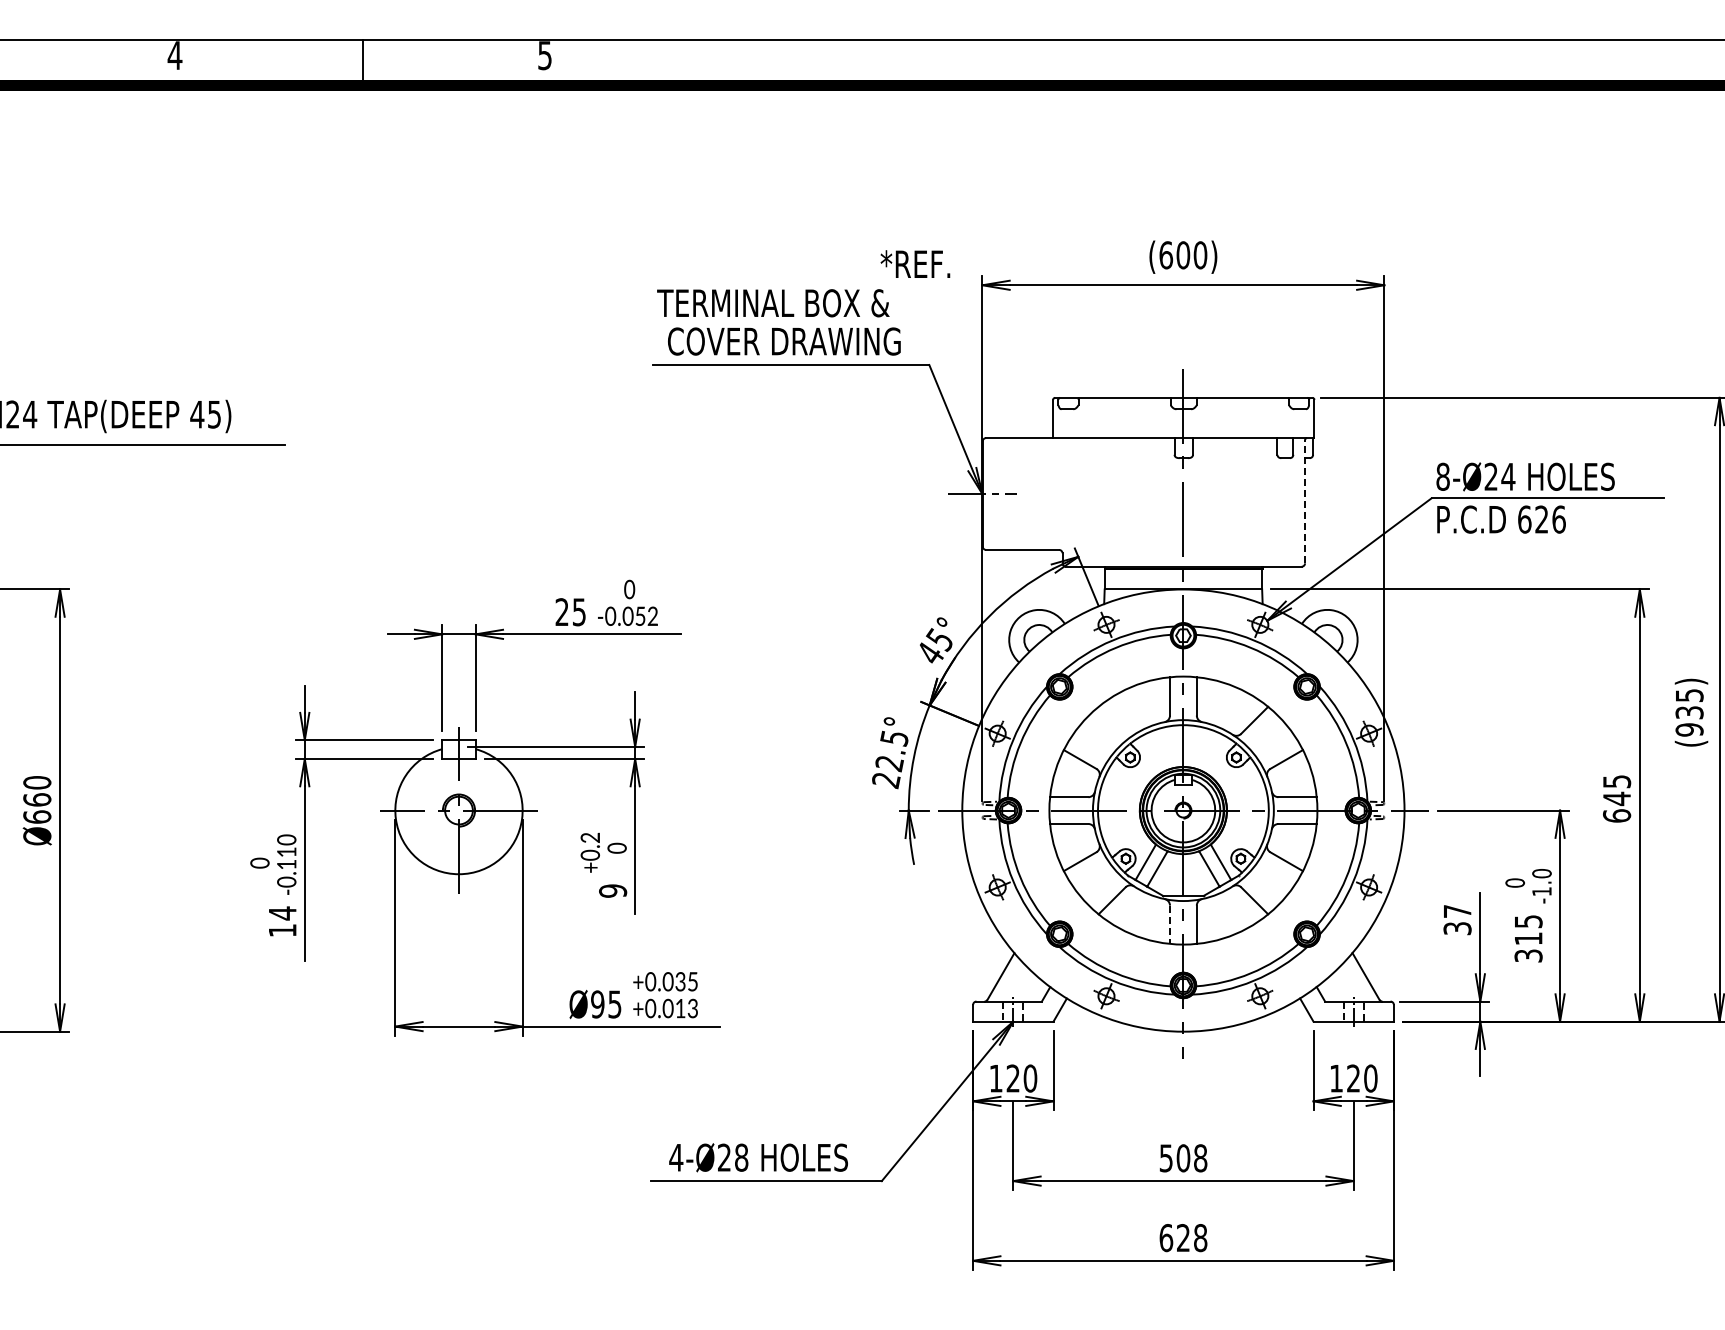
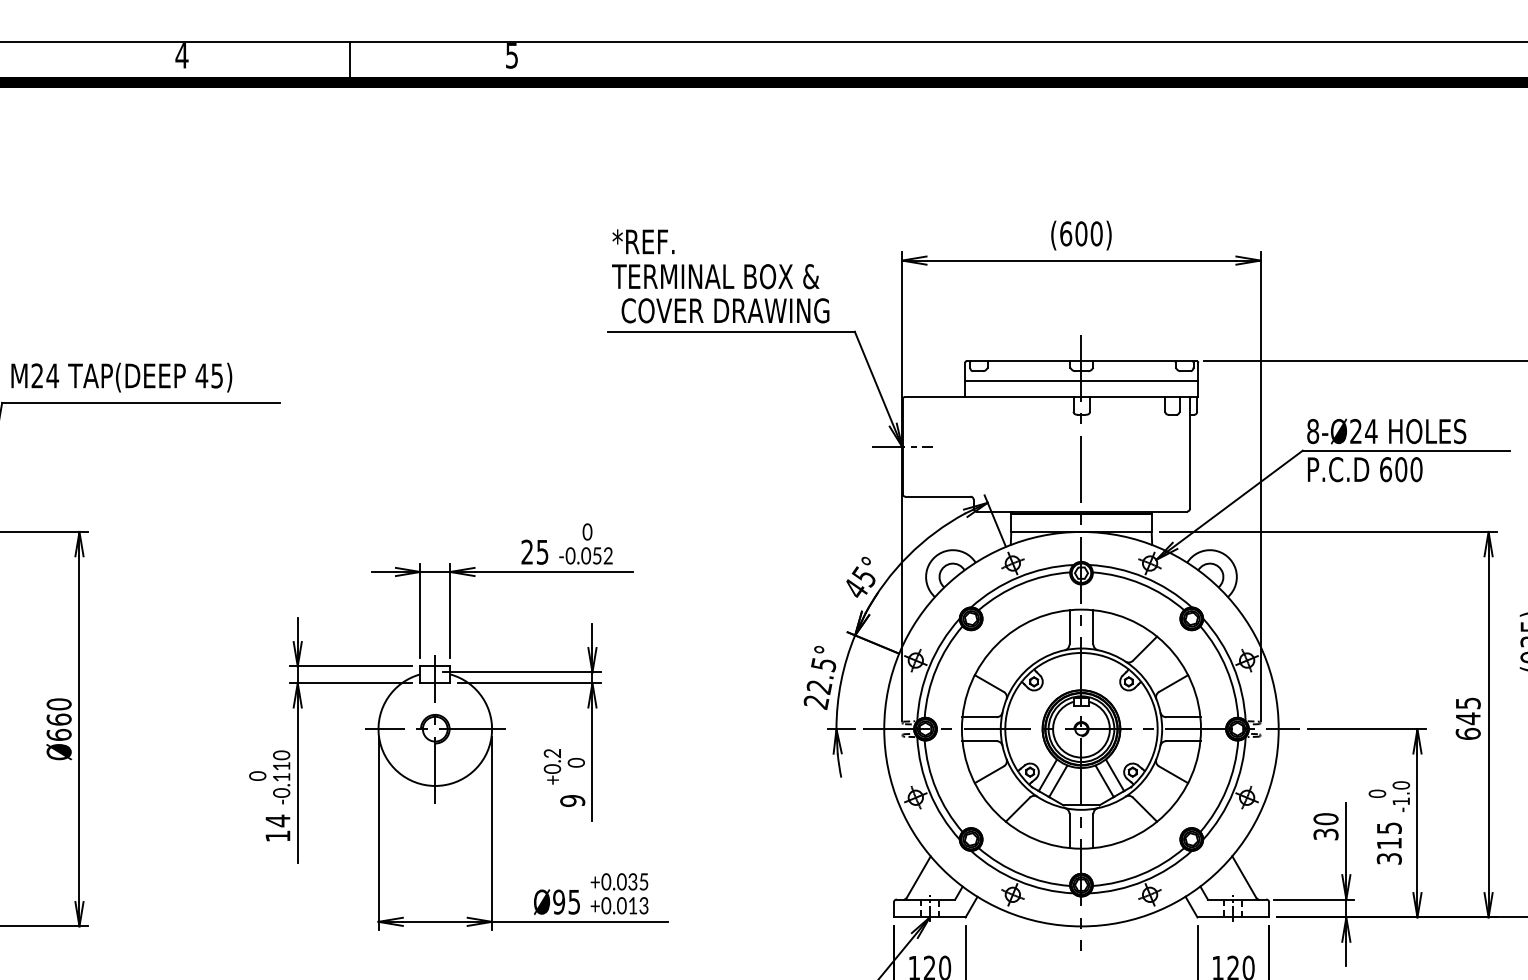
text: (915, 263) -> (643, 241), moved
line: (1183, 419) -> (1081, 380), added
line: (1305, 501) -> (1190, 453), dashed -> solid
text: (1550, 519) -> (1408, 469), 626 -> 600
text: (1457, 911) -> (1325, 819), 37 -> 30
line: (1170, 925) -> (1069, 831), dashed -> solid

